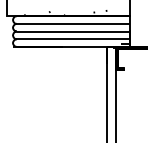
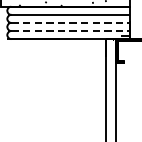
line: (73, 31) -> (71, 22), solid -> dashed
line: (73, 39) -> (71, 31), solid -> dashed

